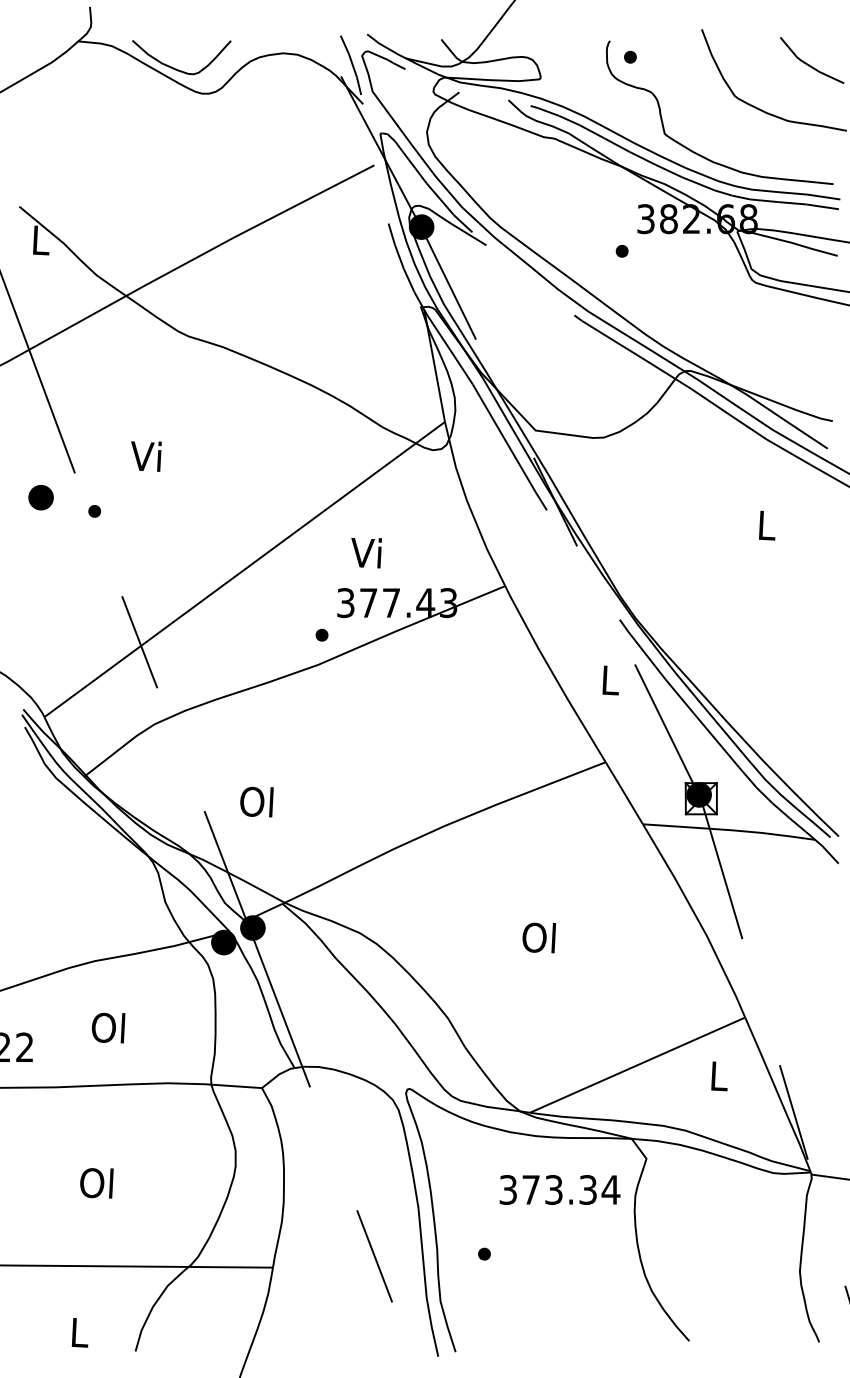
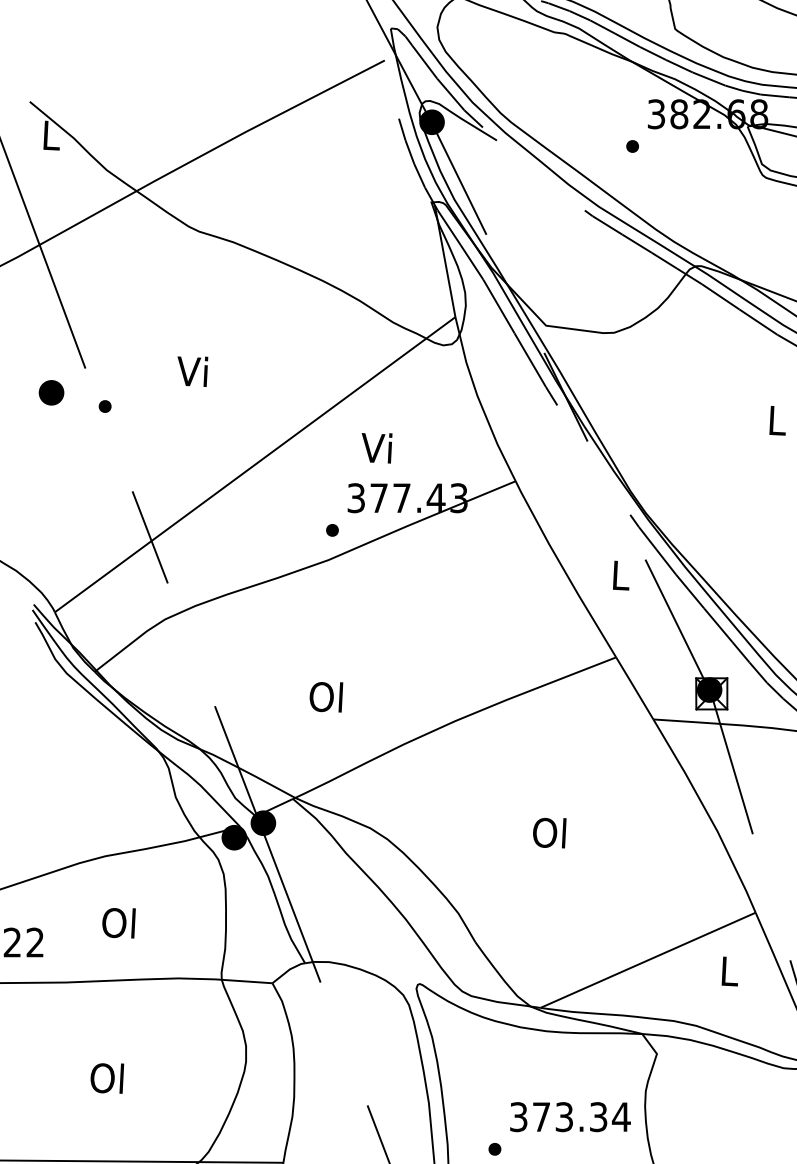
text: (146, 456) -> (192, 371), moved
text: (256, 801) -> (325, 696), moved
text: (559, 1189) -> (569, 1116), moved

